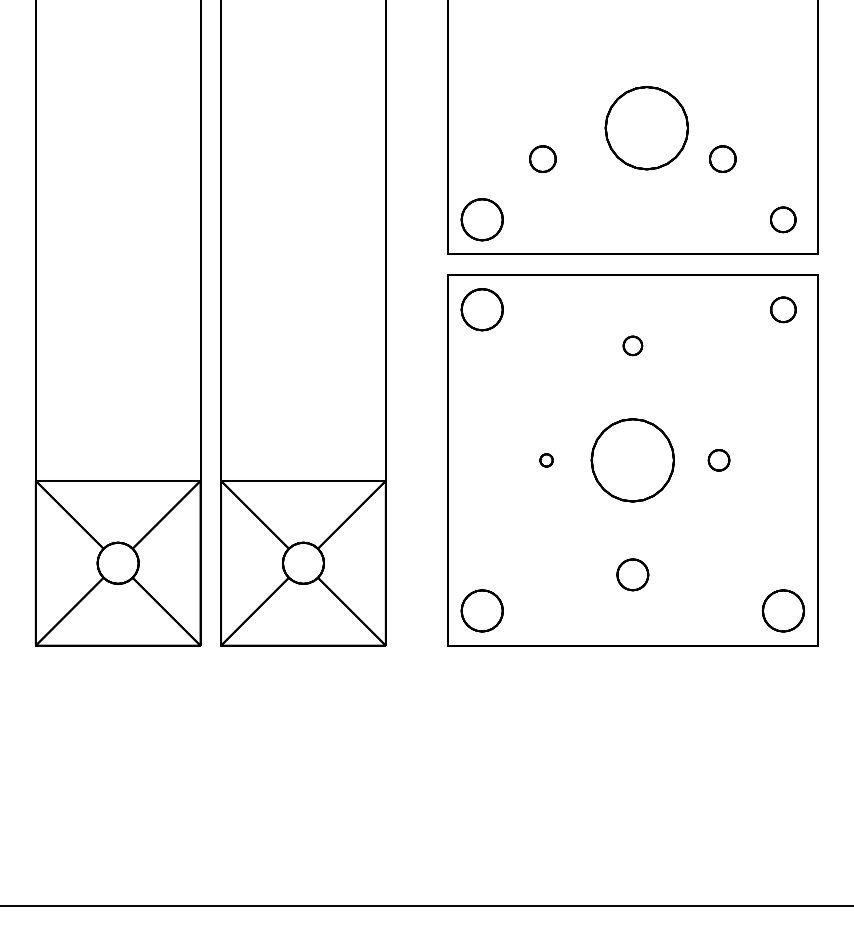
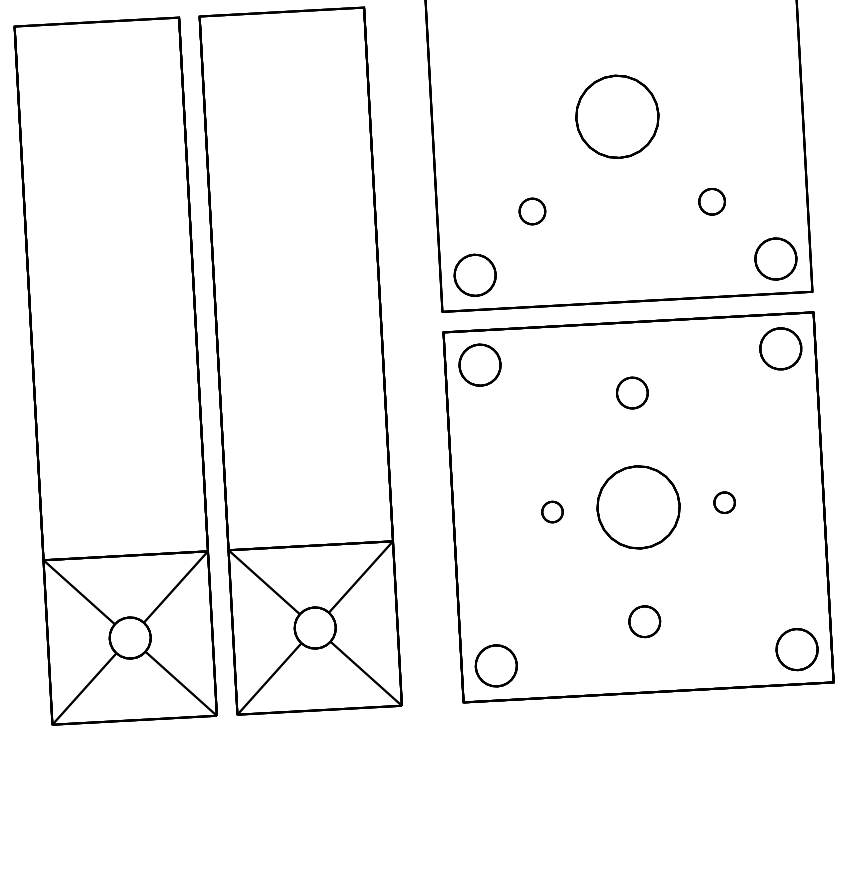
part: (646, 128) -> (617, 117), moved
part: (782, 219) -> (774, 258), size x1.67
part: (783, 309) -> (780, 348), size x1.67
part: (632, 345) -> (631, 392), size x1.67
part: (546, 460) -> (552, 512), size x1.67

